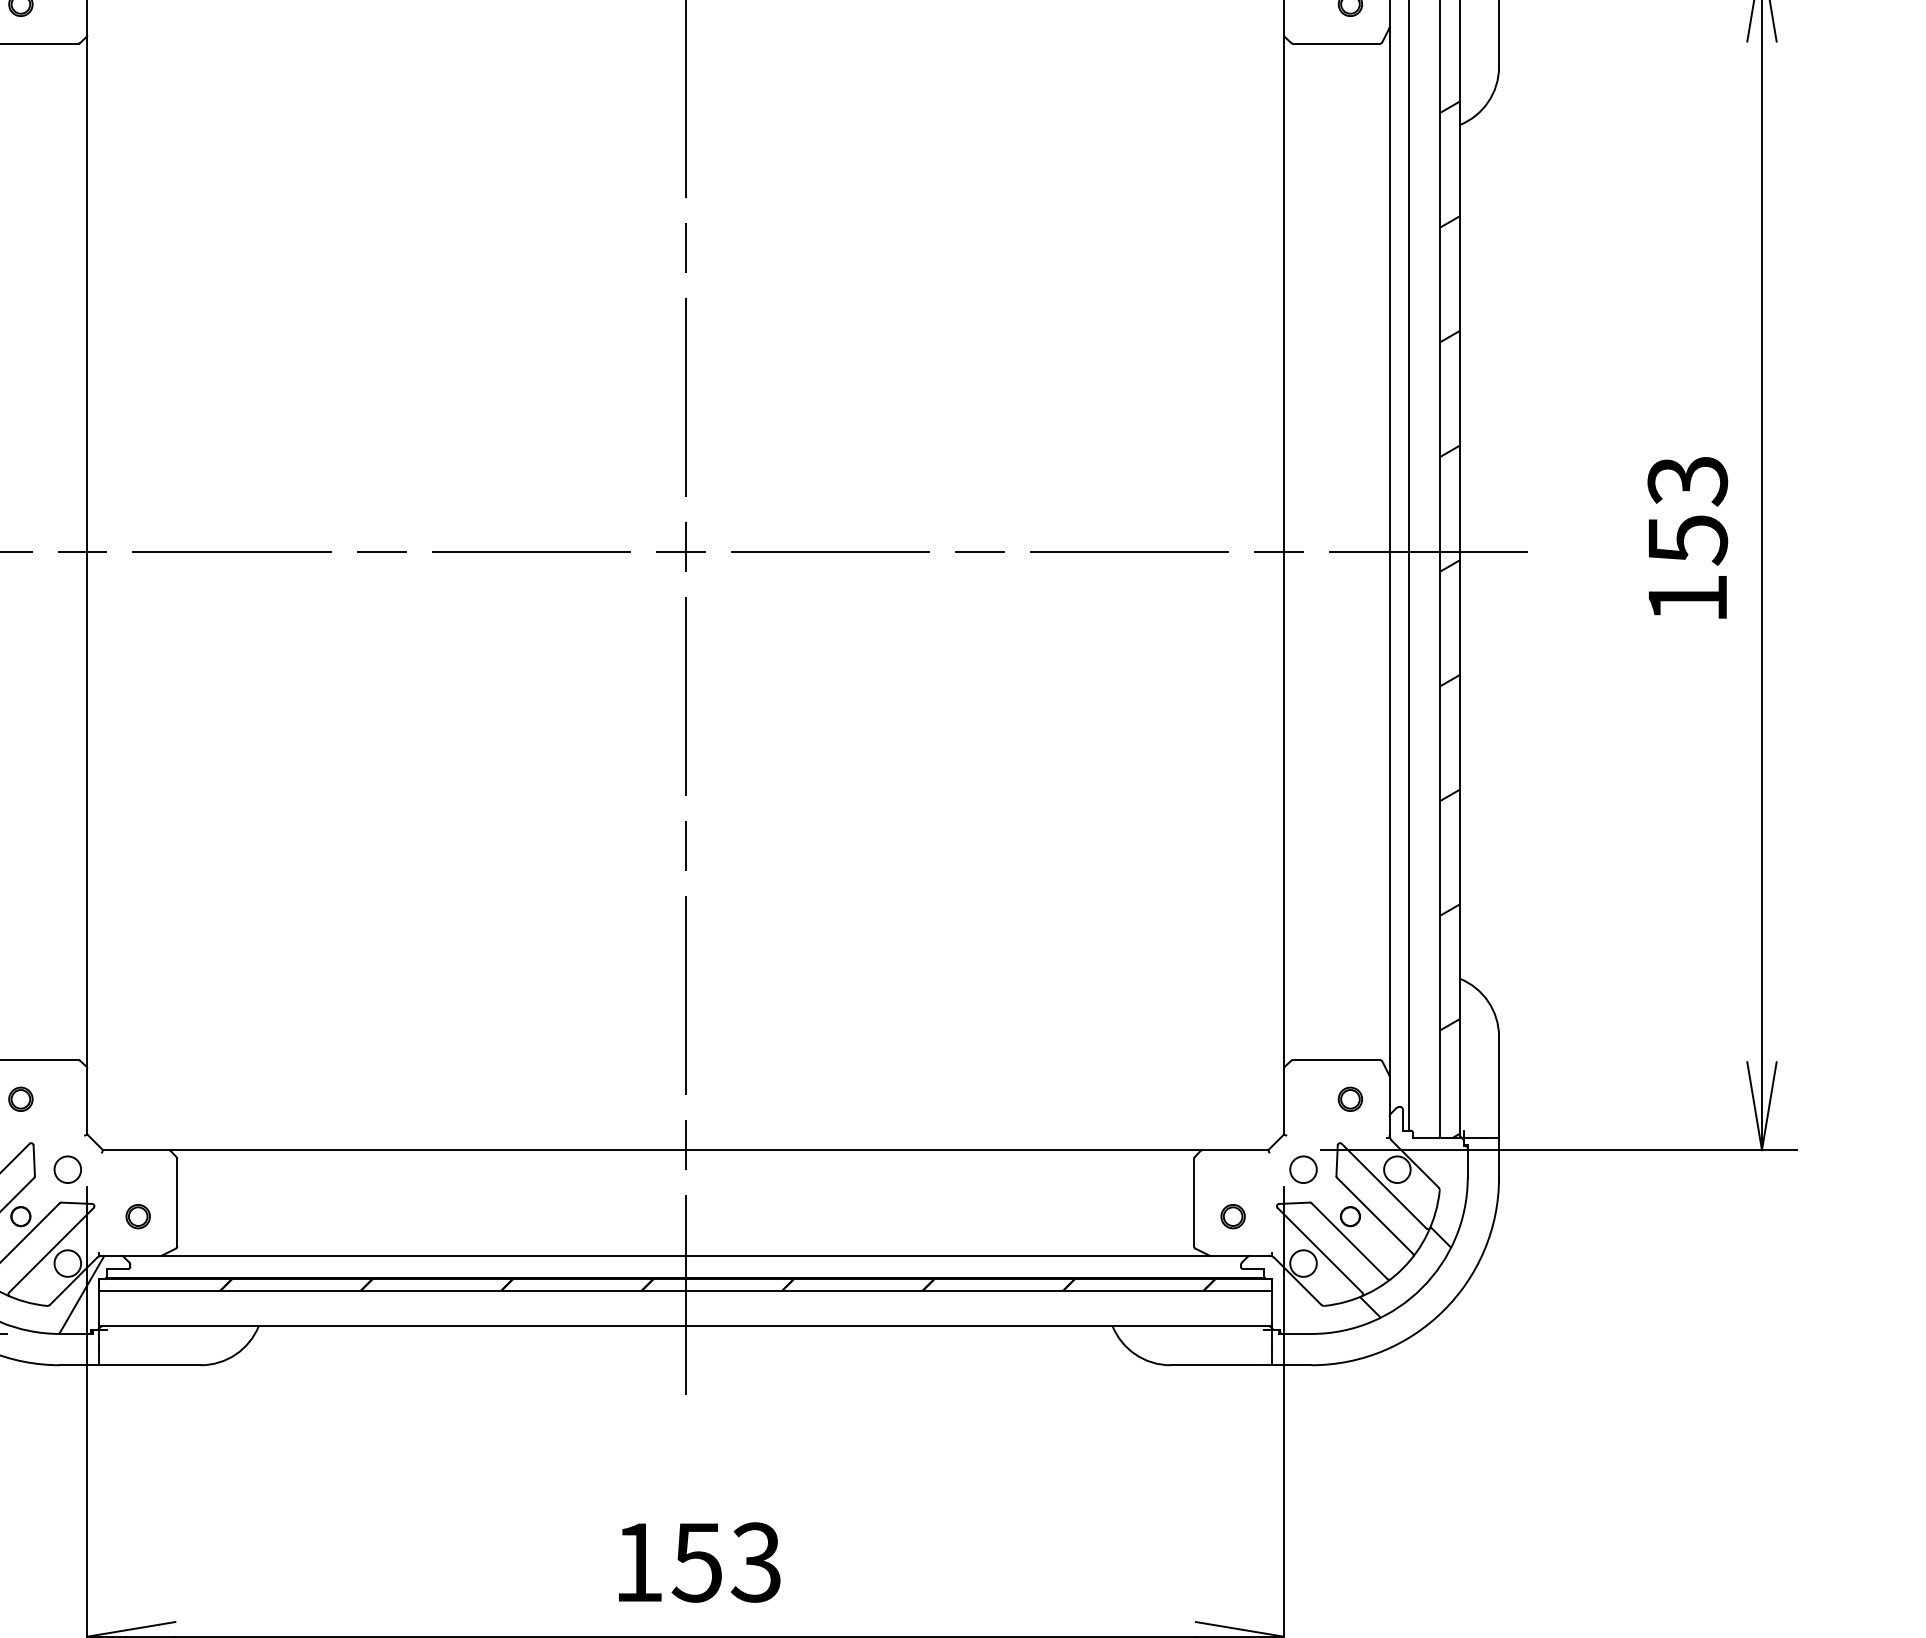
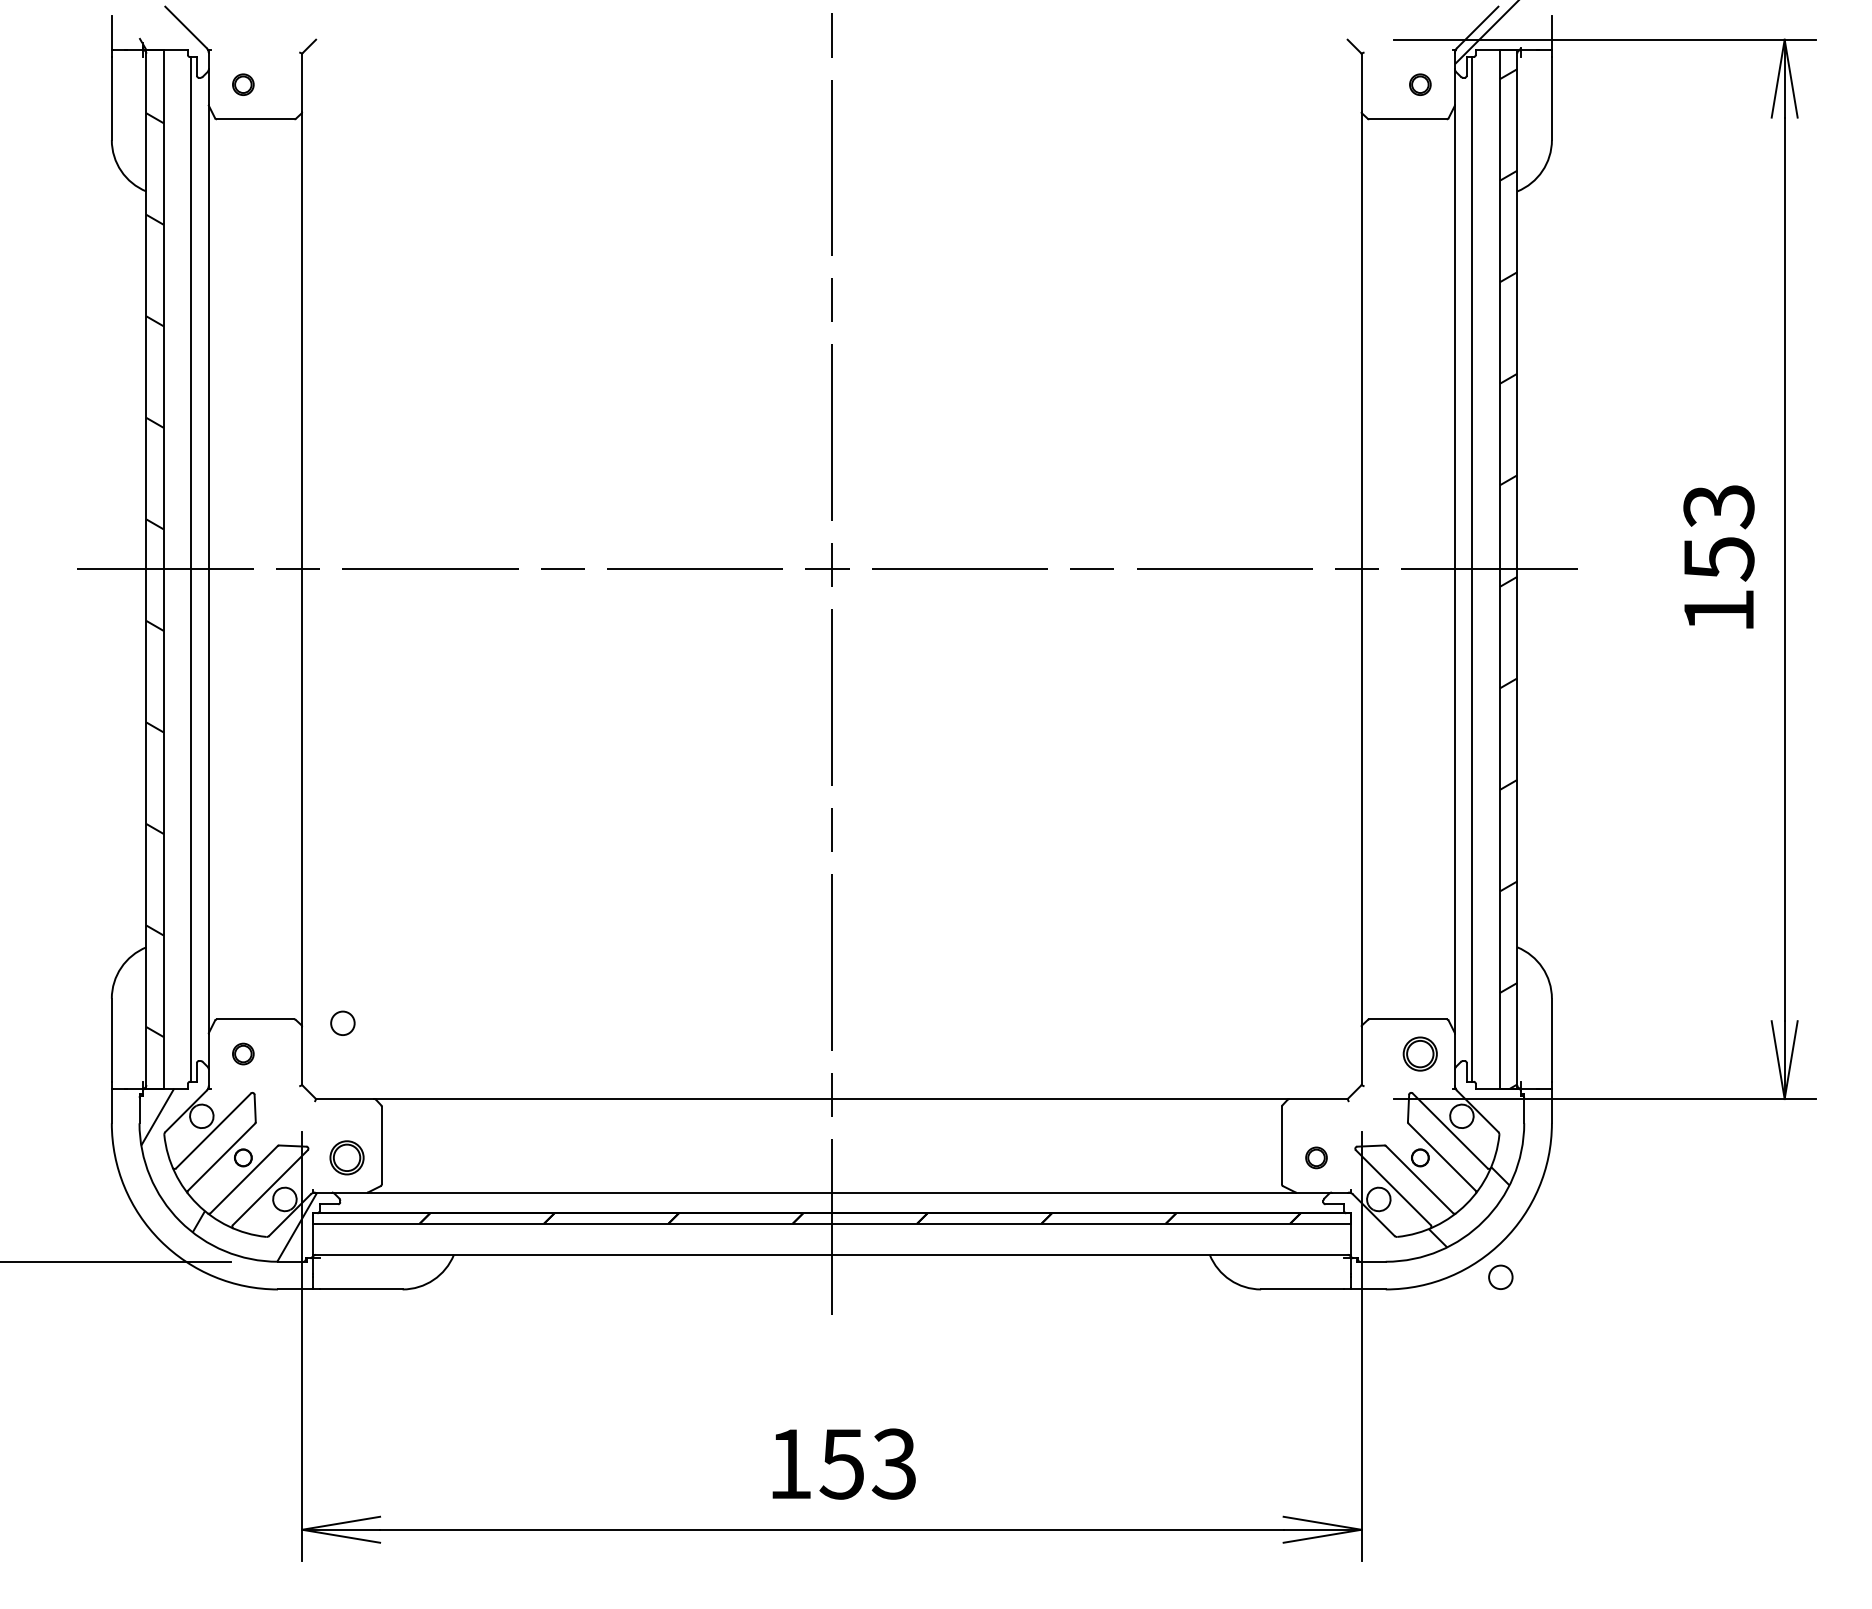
part: (1350, 1098) -> (1420, 1053), size x1.6
circle: (67, 1168) -> (342, 1022), moved
circle: (1303, 1168) -> (1500, 1276), moved
part: (138, 1216) -> (347, 1157), size x1.6

